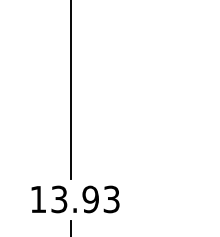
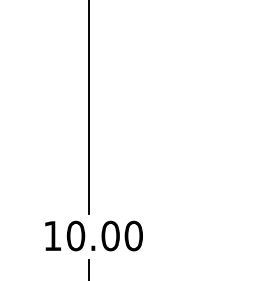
text: (85, 198) -> (104, 235), 13.93 -> 10.00

